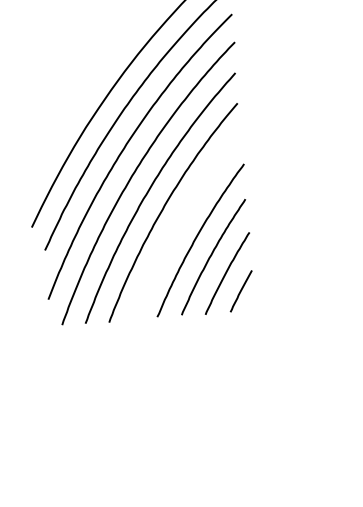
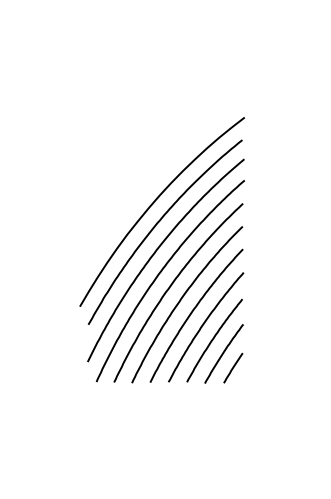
curve: (181, 223) -> (192, 313), added

